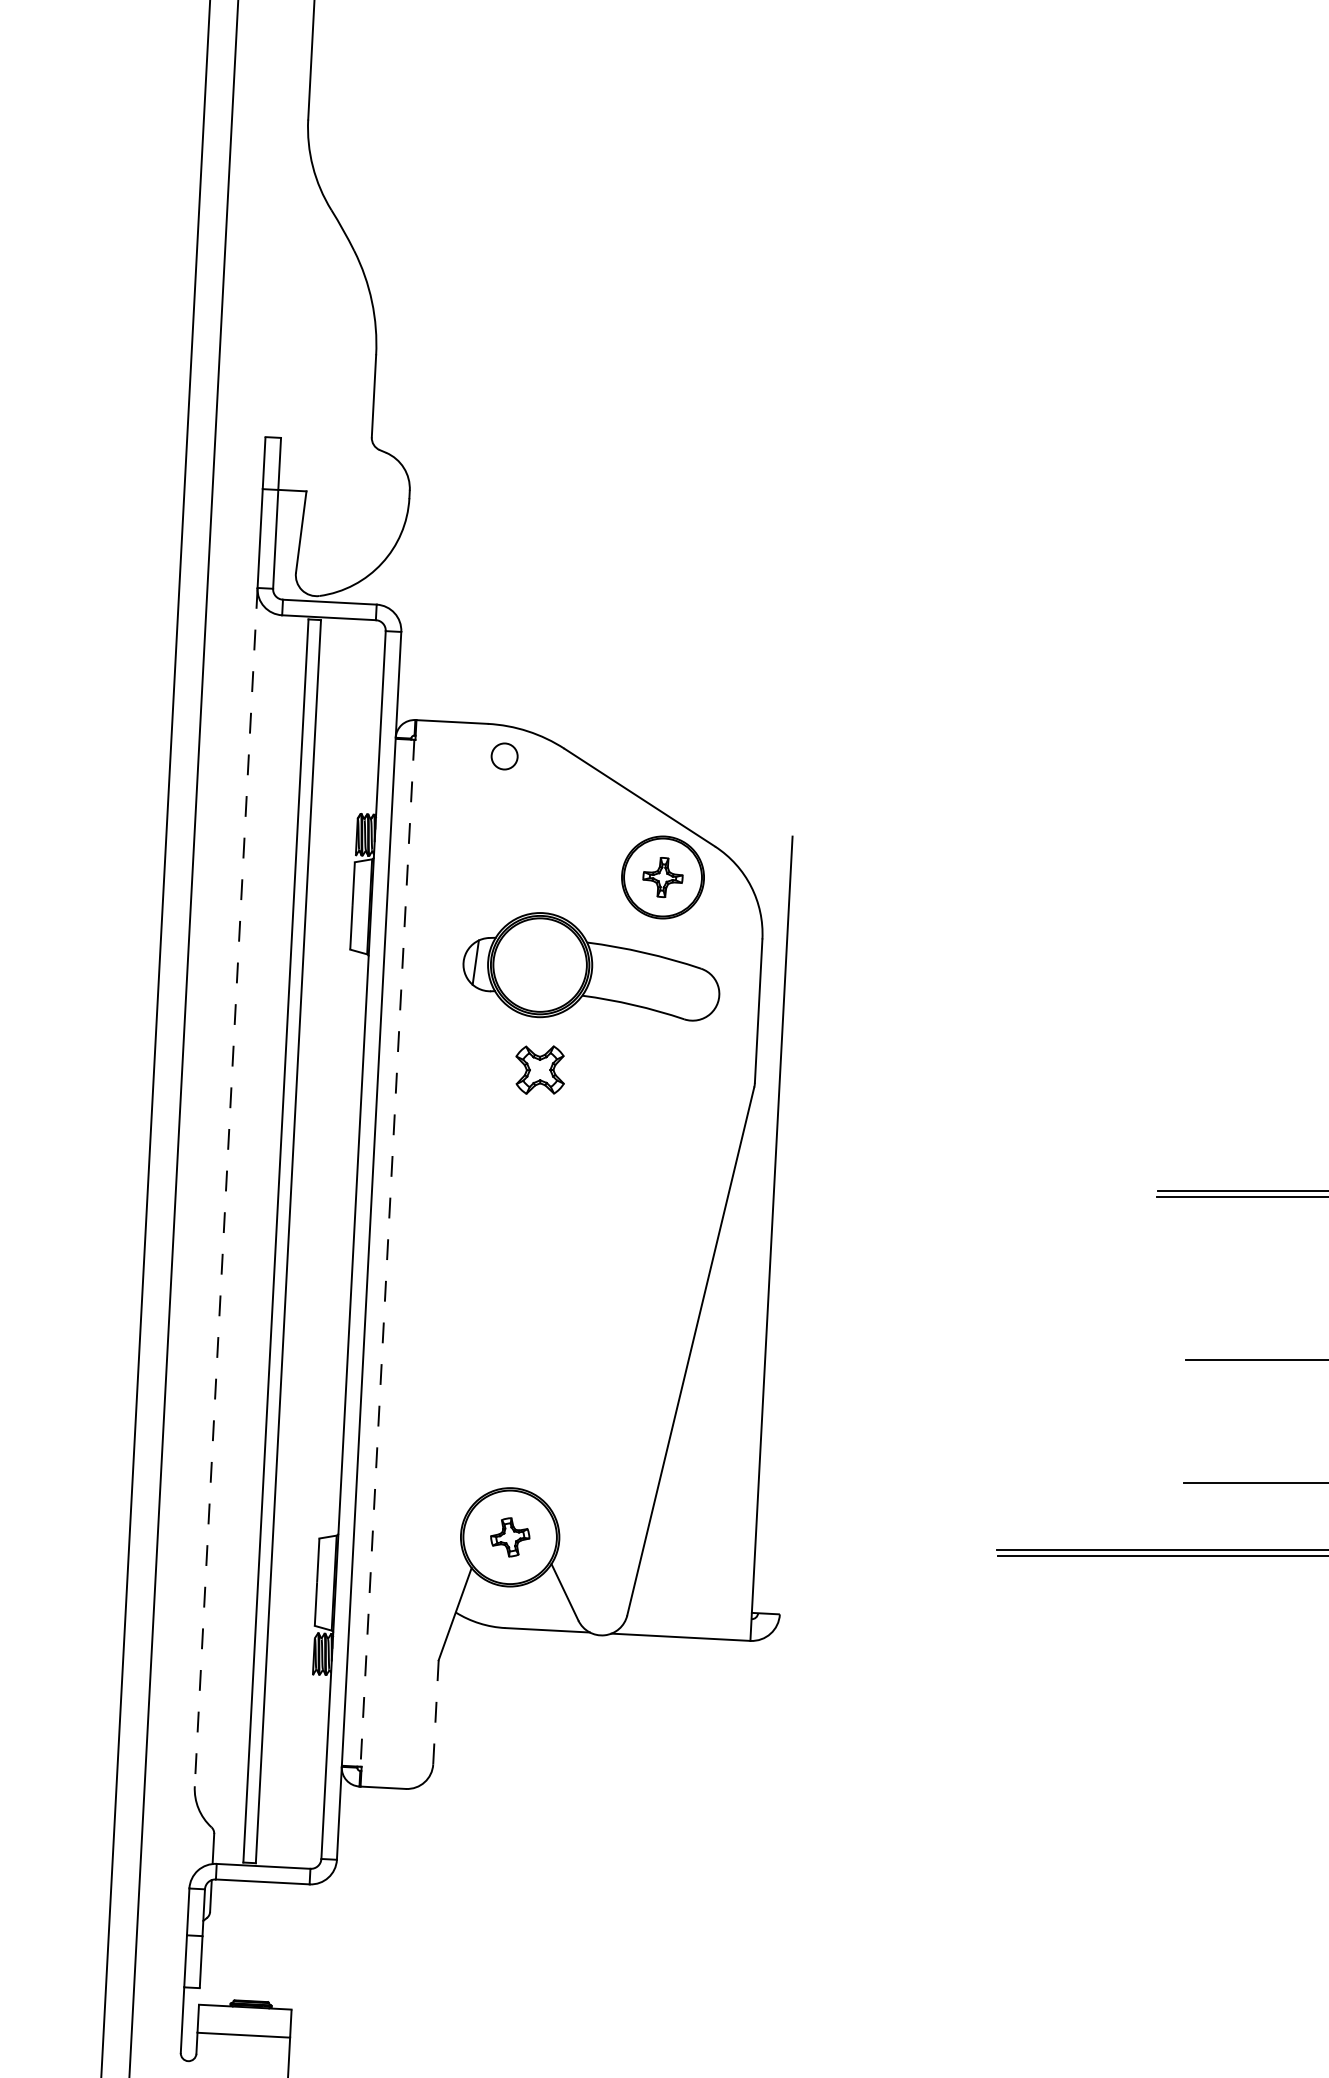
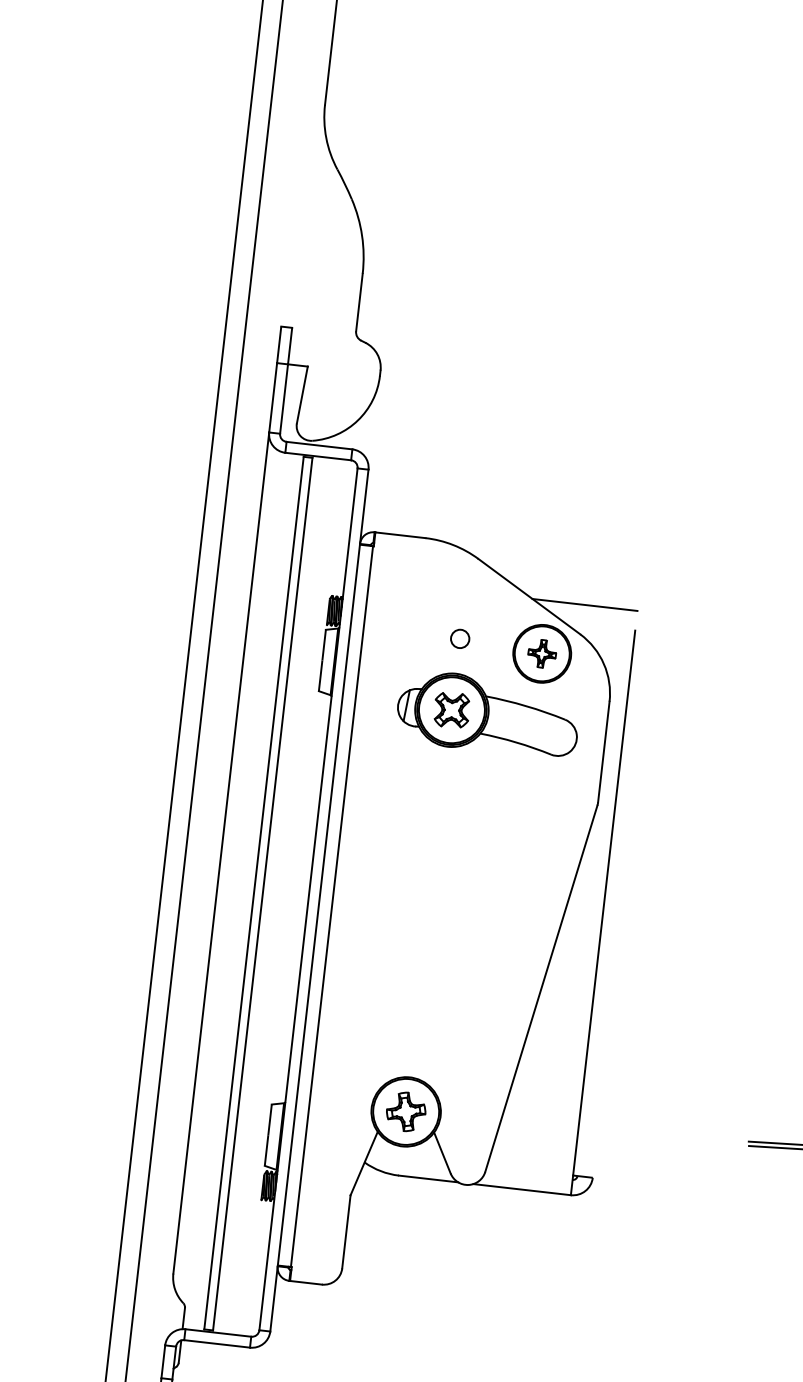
circle: (504, 756) -> (460, 638), moved
line: (719, 804) -> (585, 604), added
part: (539, 1069) -> (451, 709), moved
line: (226, 1187) -> (221, 853), dashed -> solid
line: (387, 1253) -> (332, 906), dashed -> solid
part: (510, 1537) -> (406, 1112), size x1.43
line: (435, 1712) -> (346, 1232), dashed -> solid

